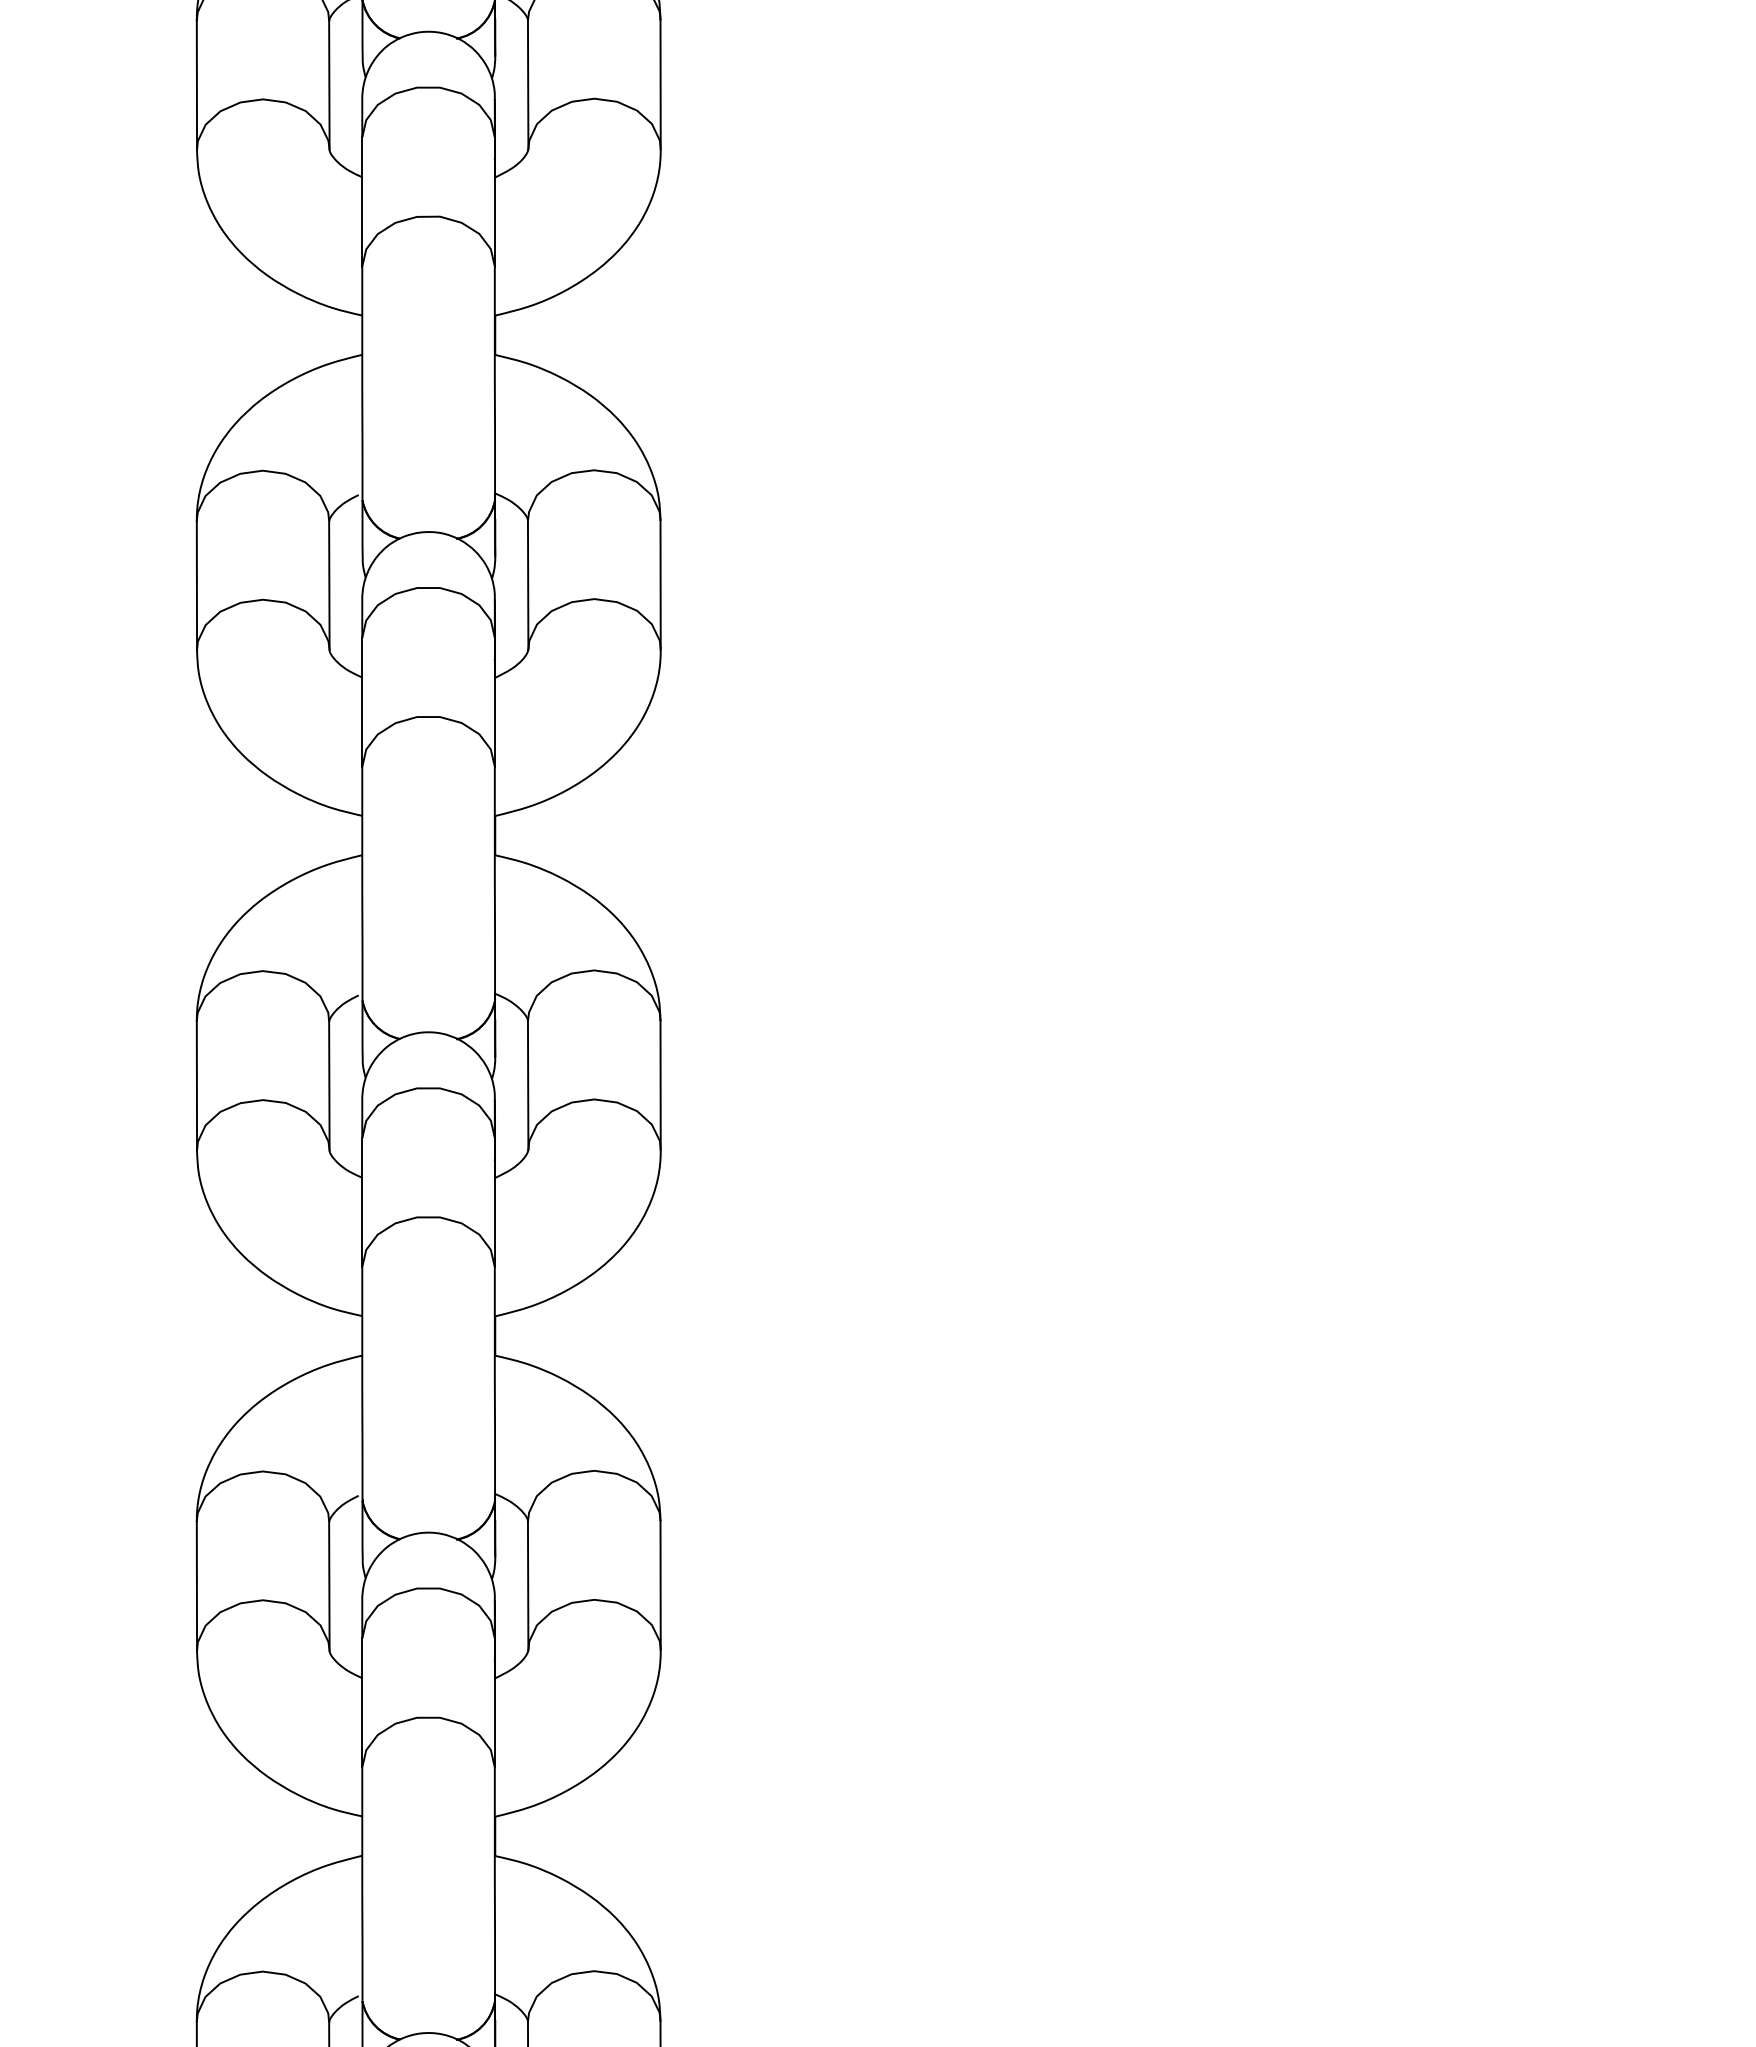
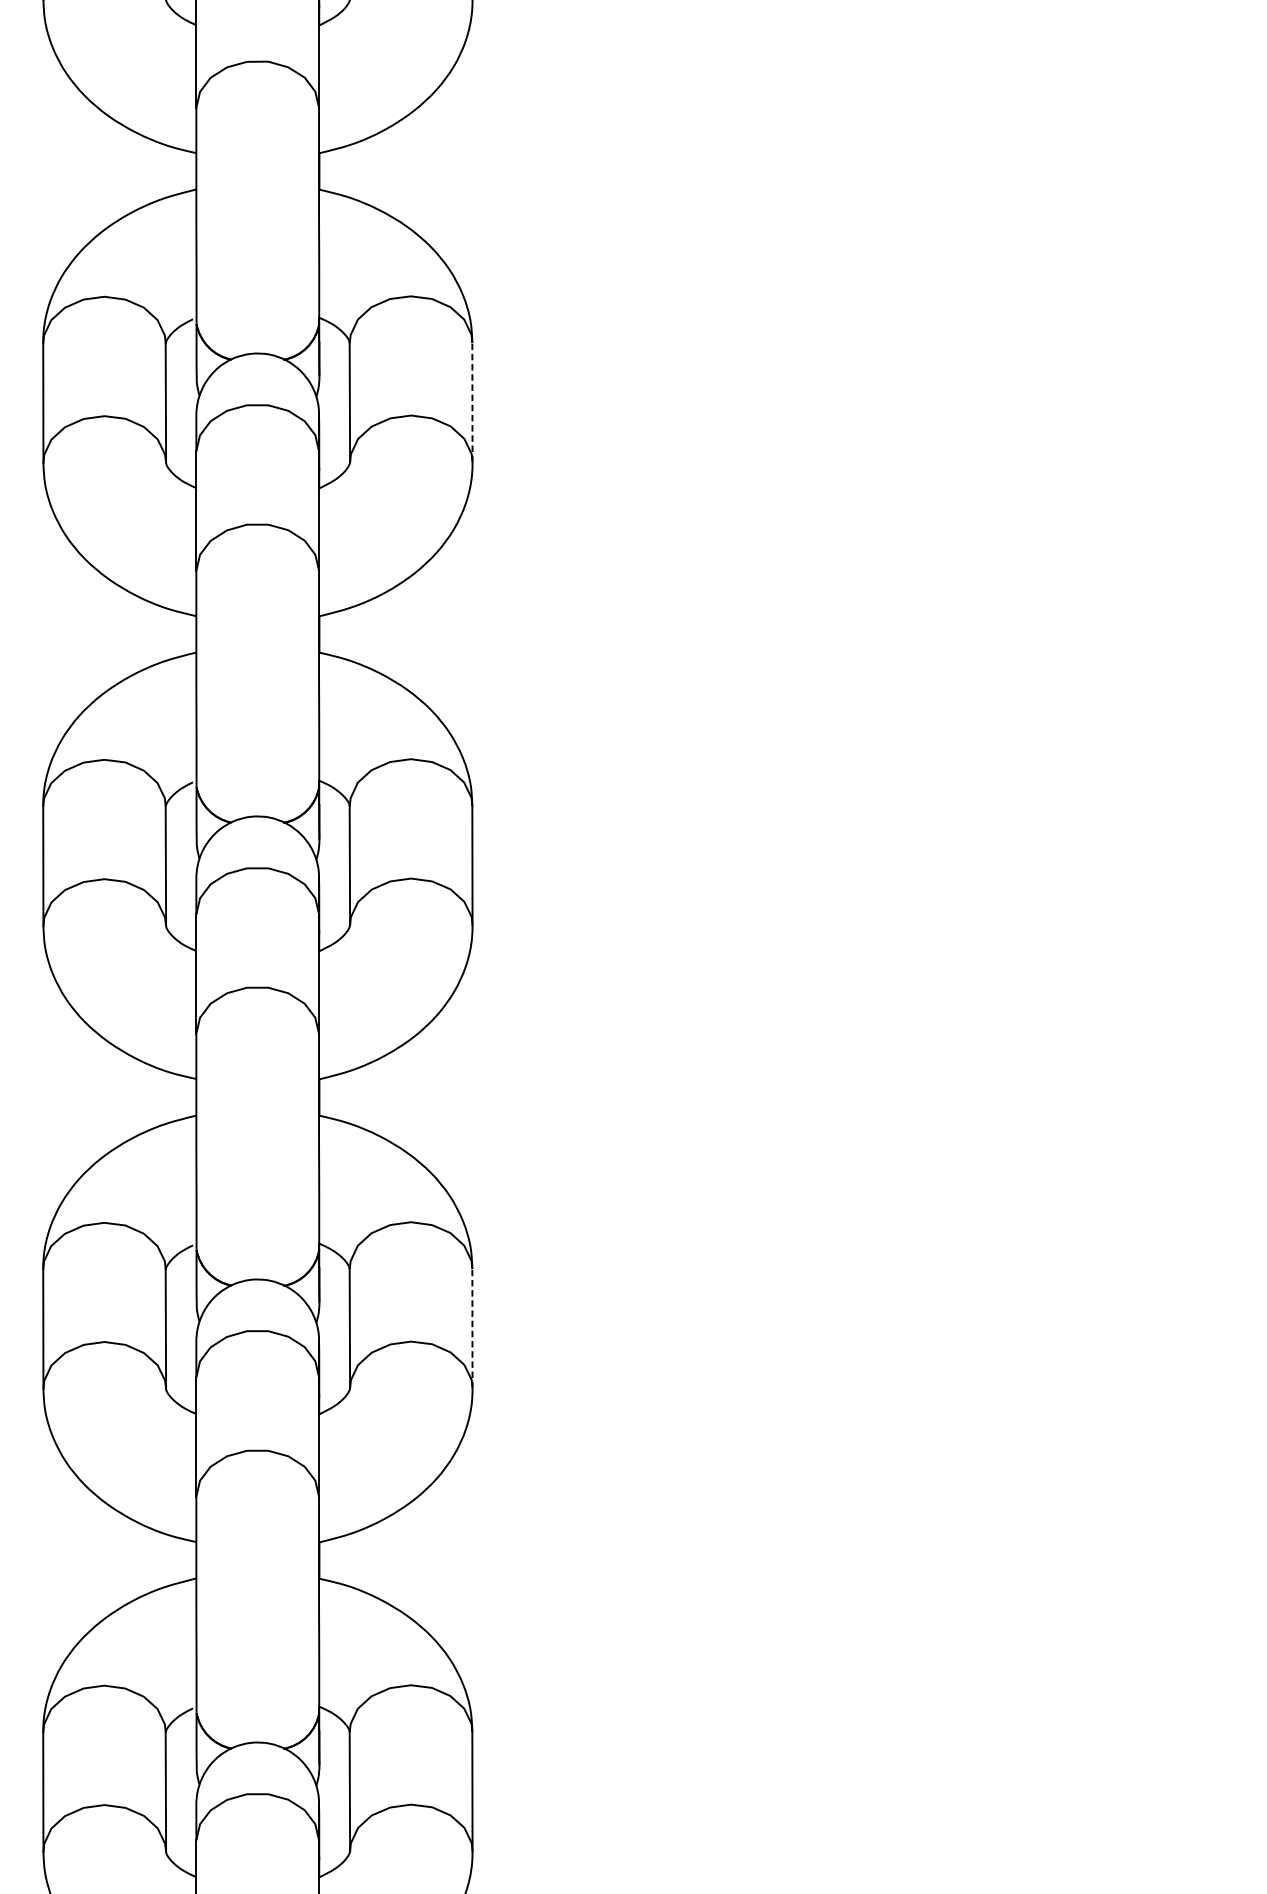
line: (660, 584) -> (472, 402), solid -> dashed
line: (660, 1585) -> (472, 1328), solid -> dashed

